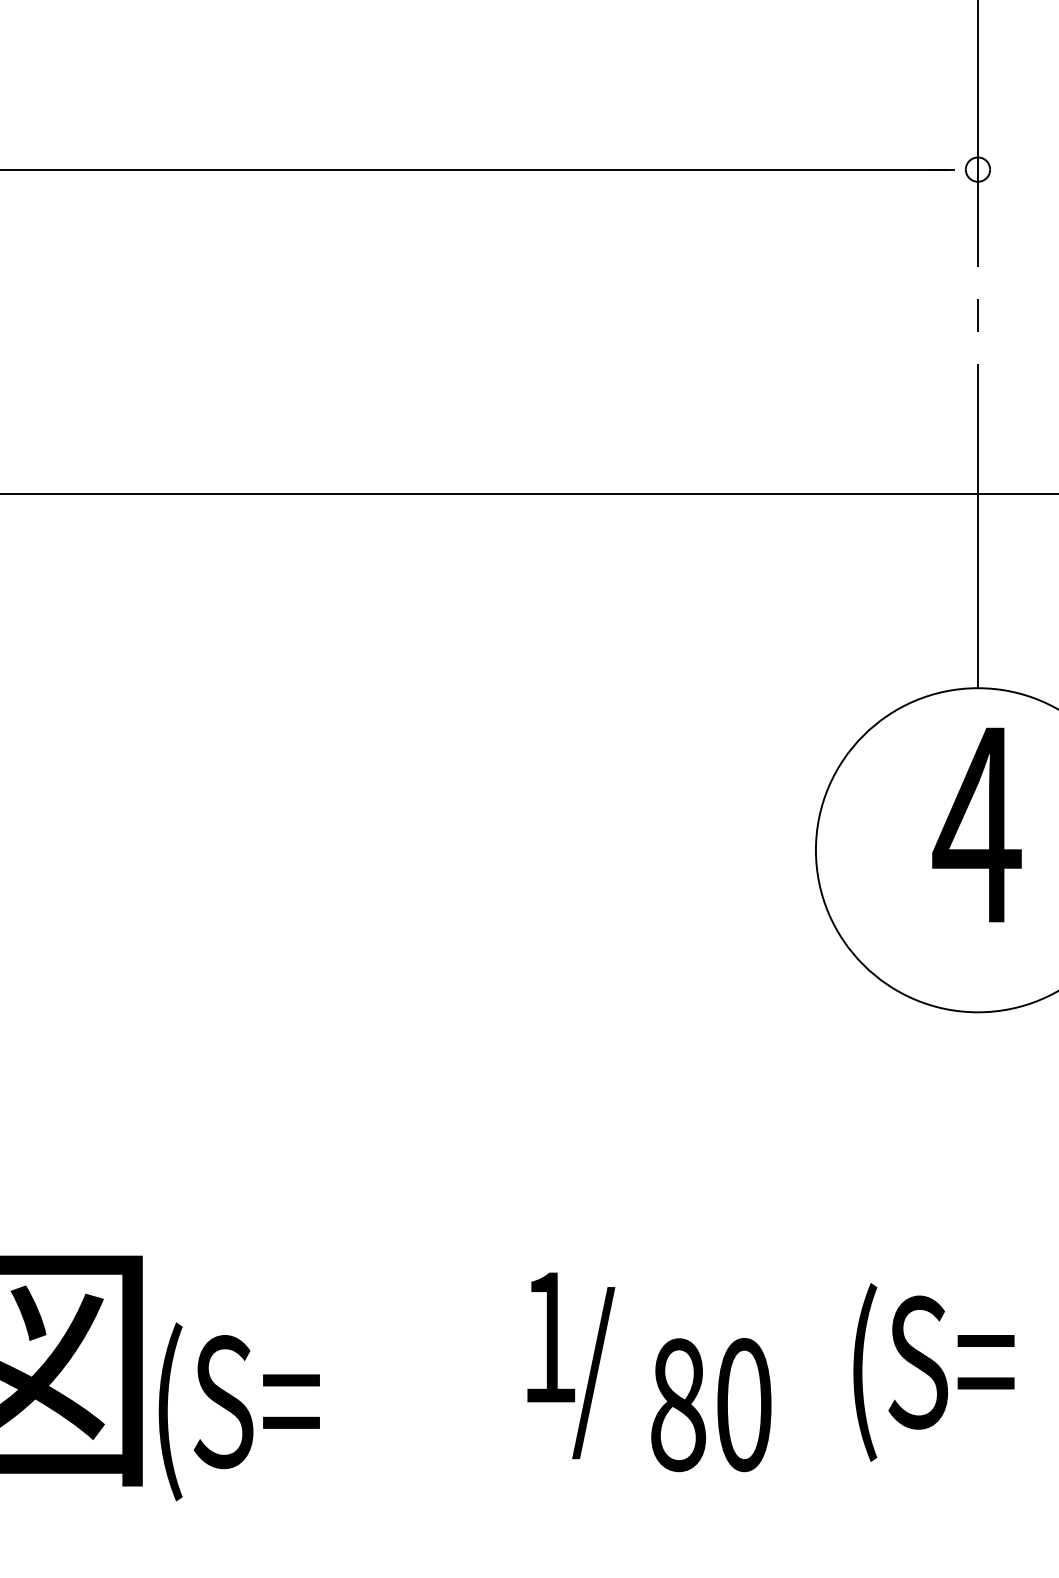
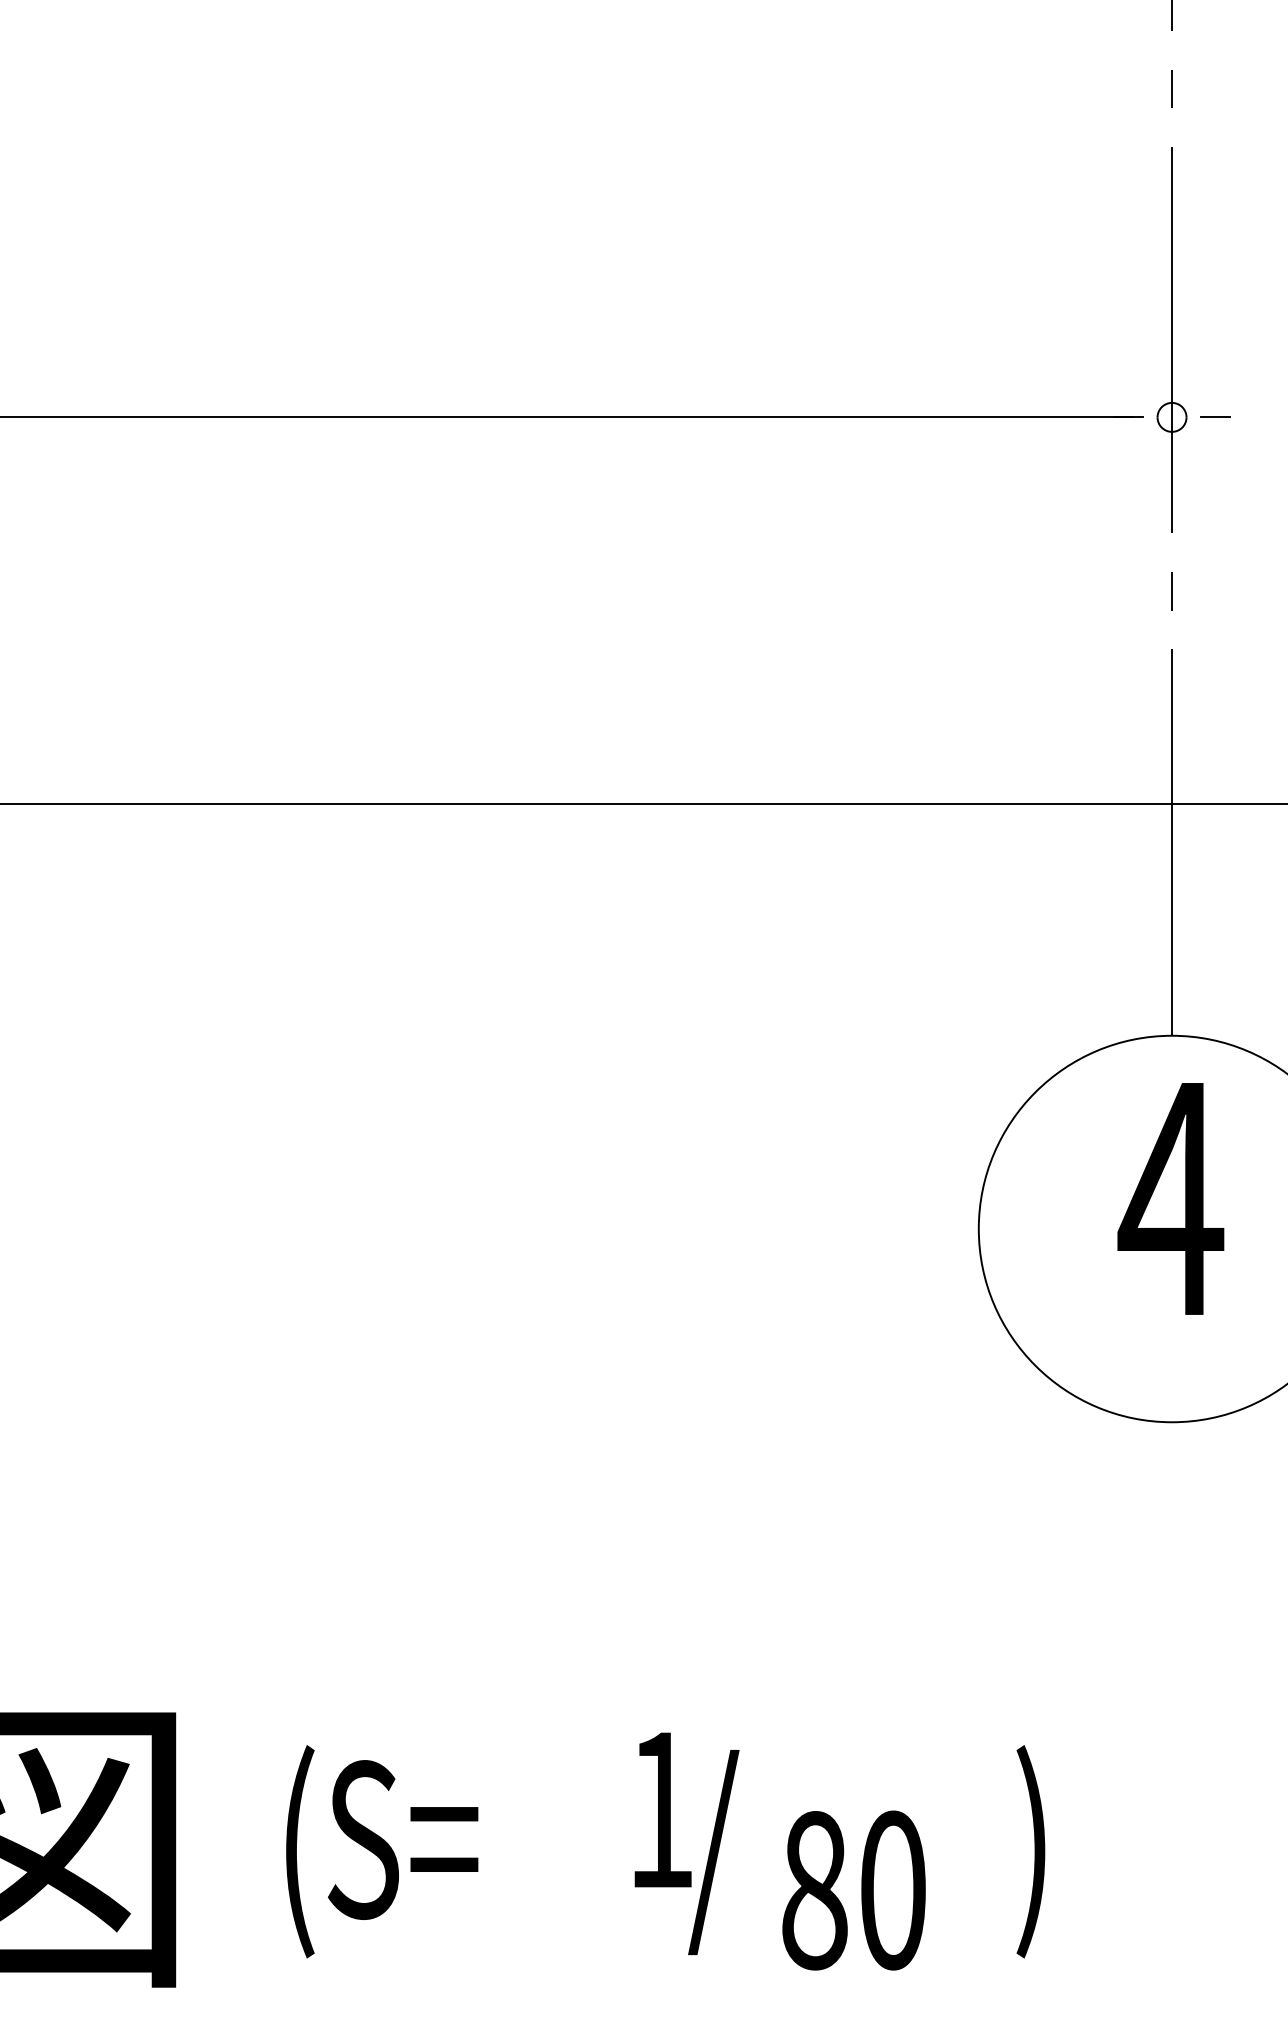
line: (1014, 169) -> (1215, 417), added
text: (930, 1372) -> (1115, 1851), (S= -> )
text: (239, 1411) -> (382, 1851), moved

